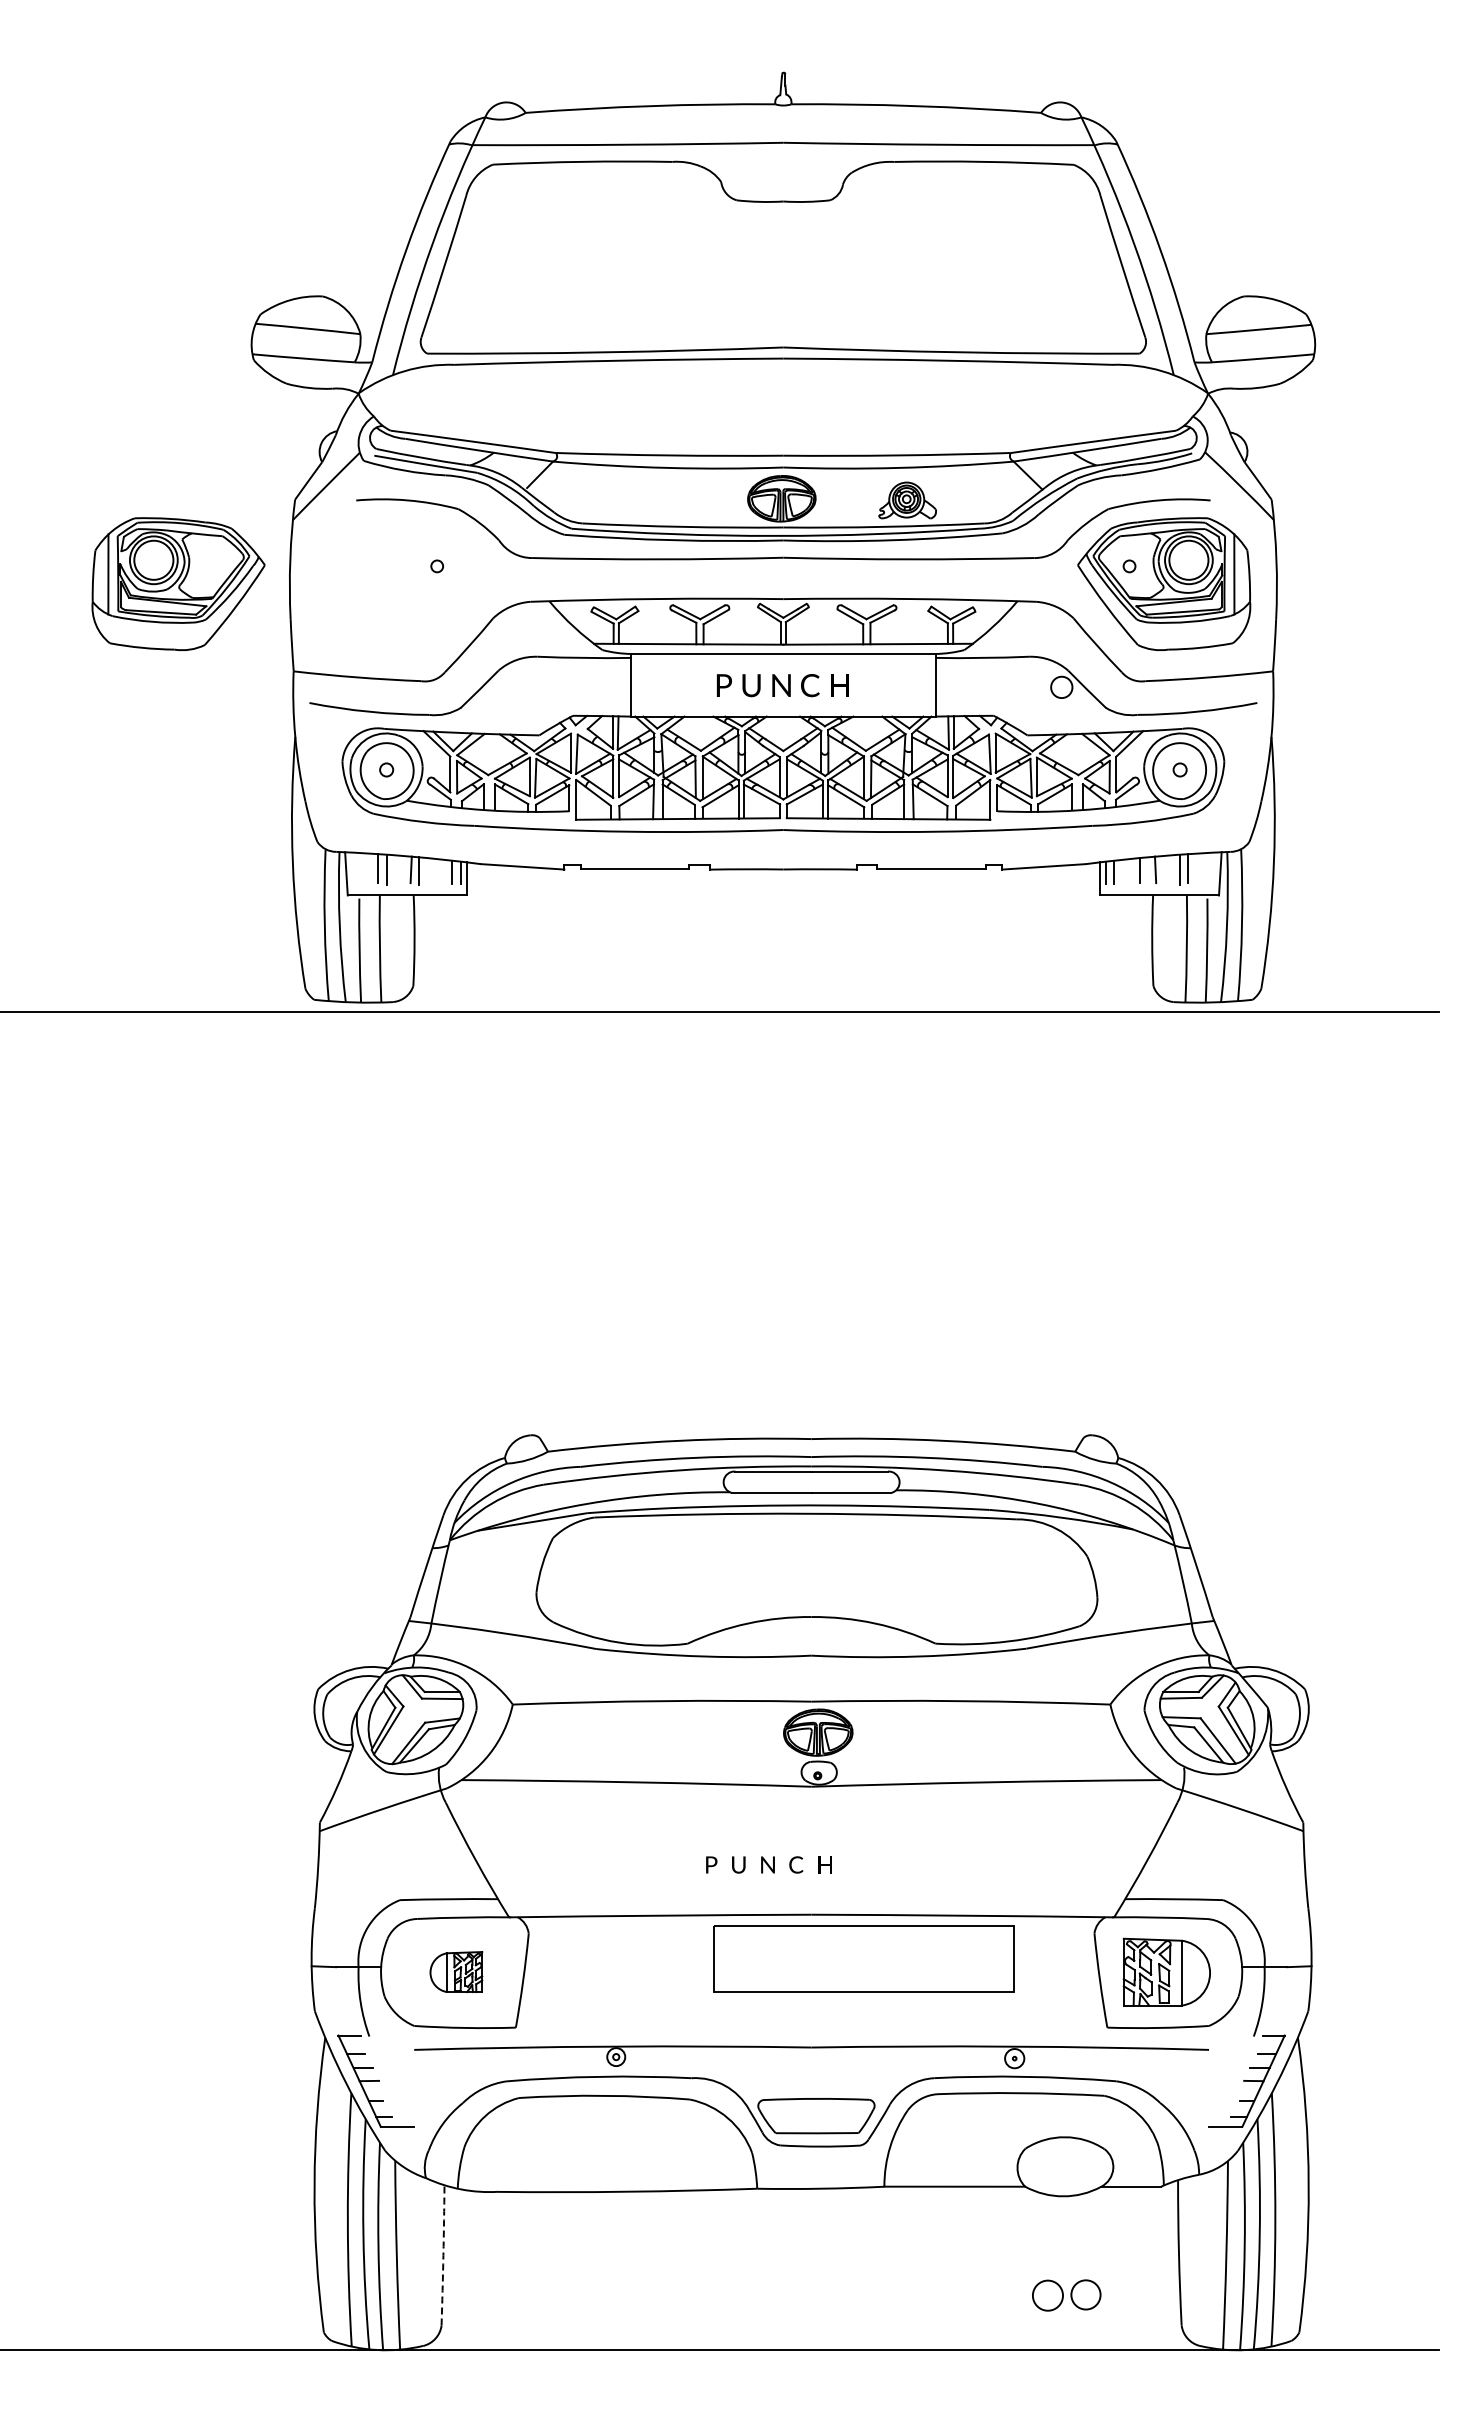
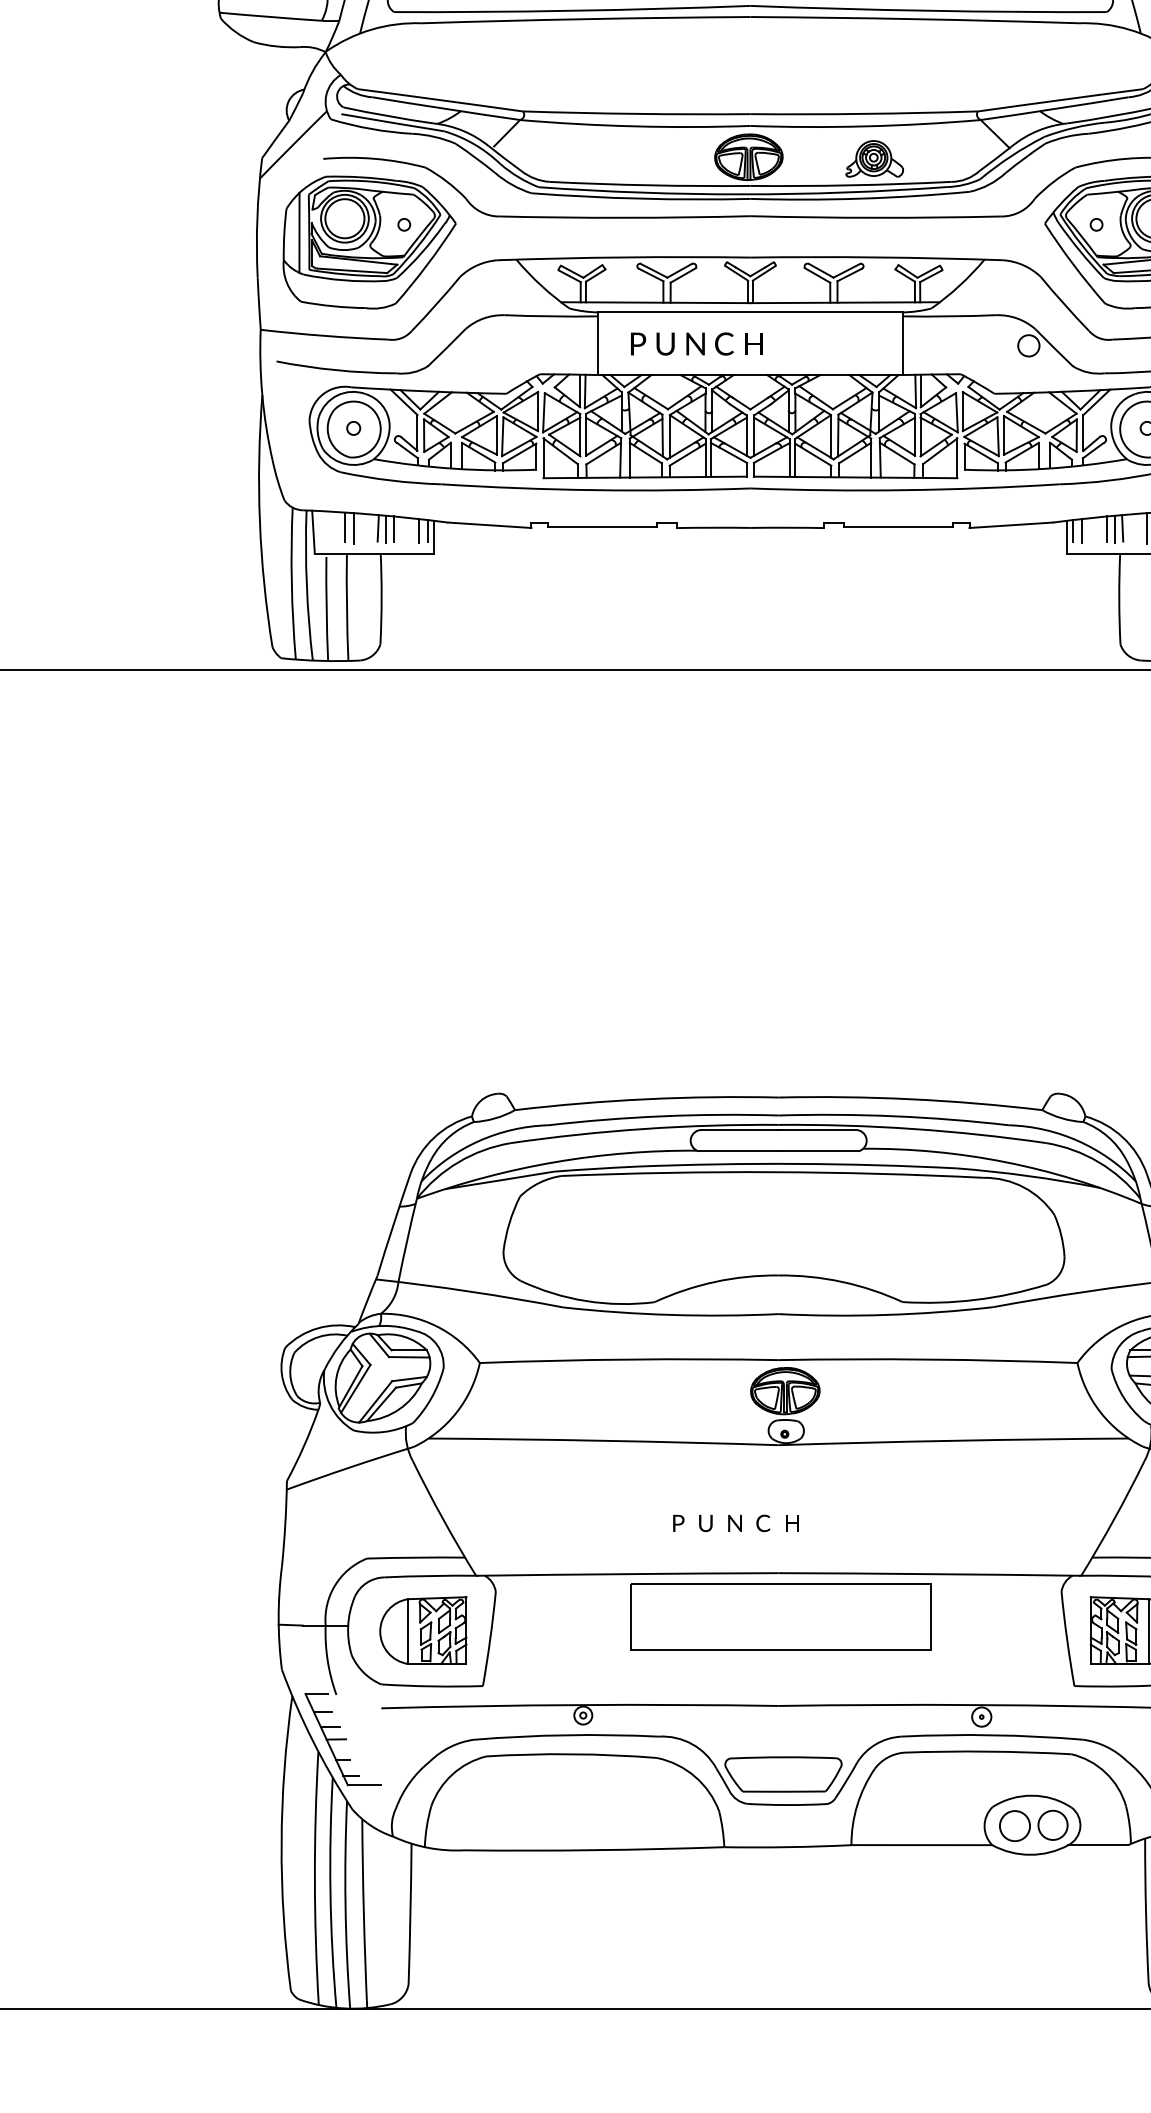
part: (178, 583) -> (369, 241), moved
text: (782, 685) -> (696, 343), moved
line: (427, 870) -> (394, 528), added
line: (1147, 870) -> (1114, 528), added
part: (863, 1958) -> (780, 1616), moved
part: (456, 1971) -> (423, 1629), size x1.67
arc: (443, 2255) -> (410, 1913), dashed -> solid
part: (1066, 2295) -> (1033, 1825), moved

